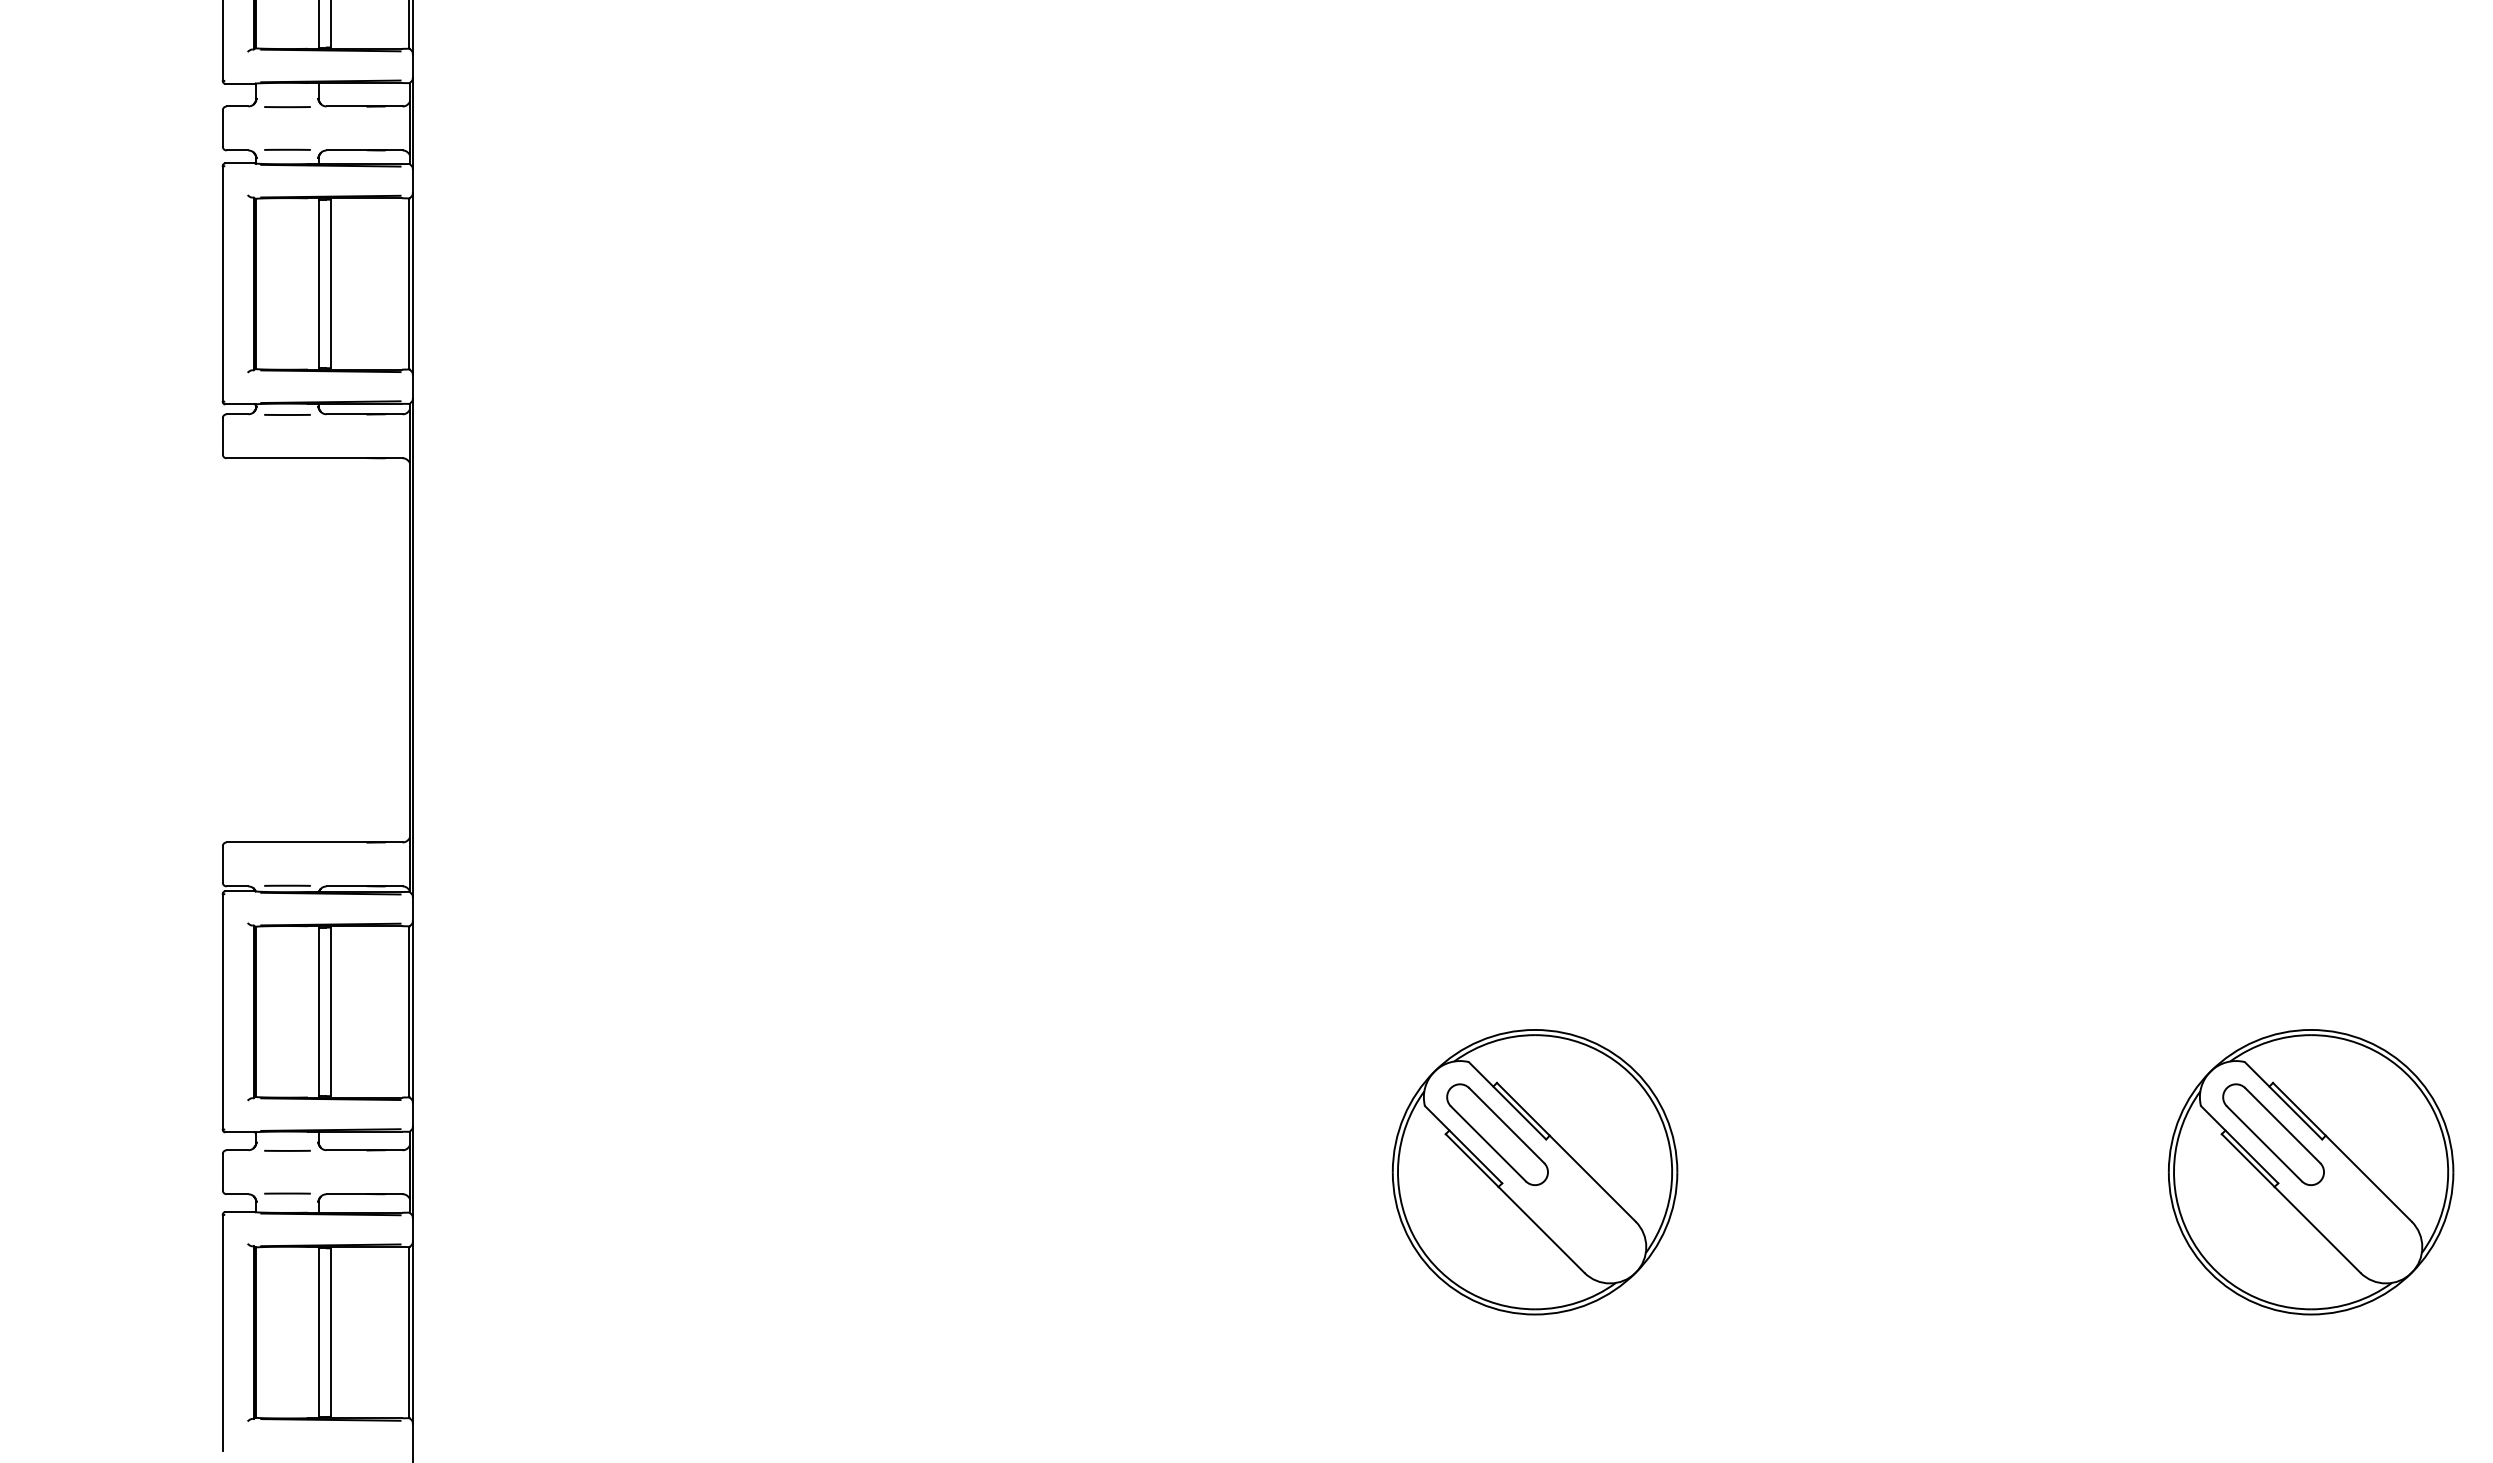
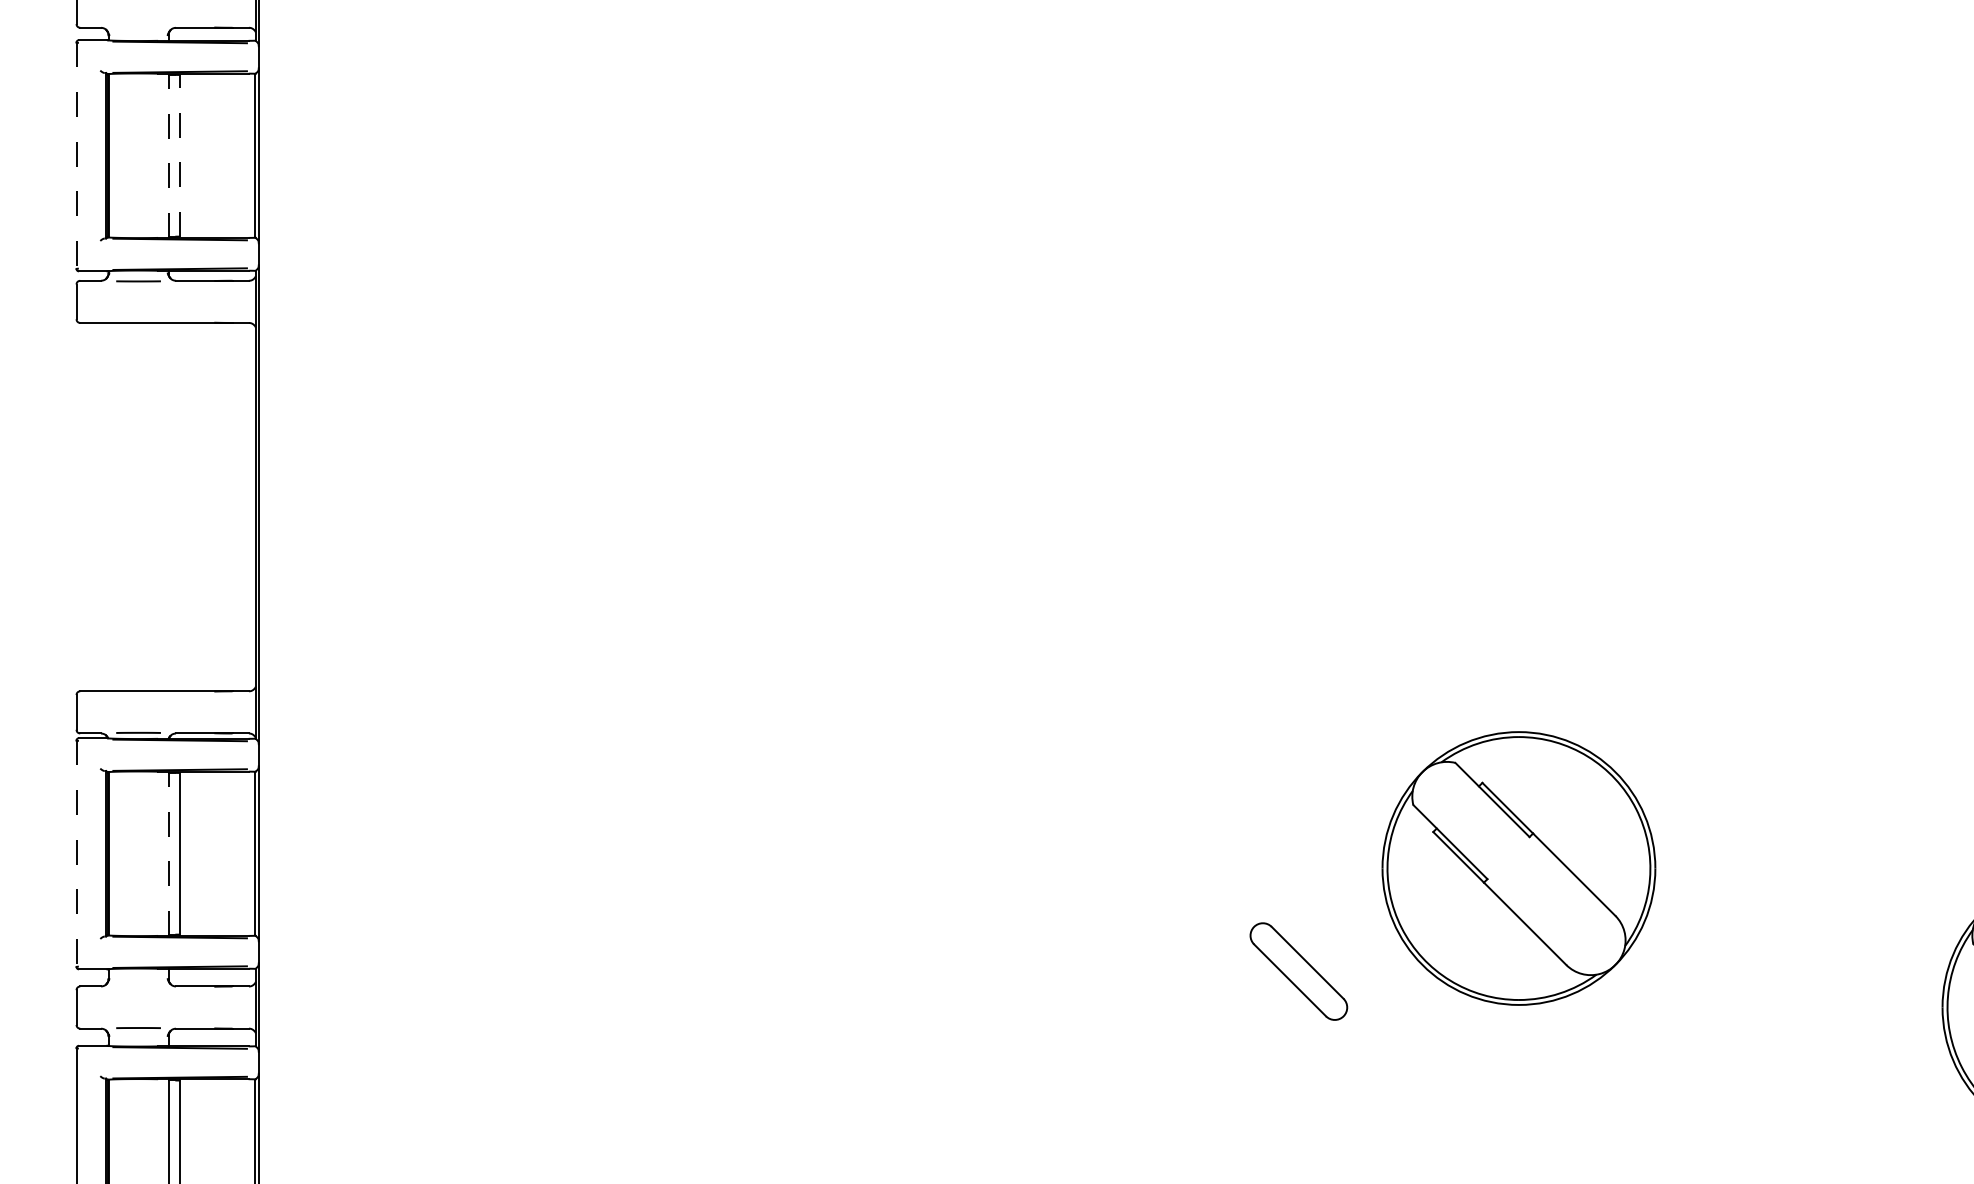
line: (287, 149) -> (138, 26), removed
line: (222, 283) -> (76, 155), solid -> dashed
line: (318, 283) -> (168, 155), solid -> dashed
line: (331, 283) -> (180, 155), solid -> dashed
line: (222, 1011) -> (76, 853), solid -> dashed
line: (318, 1011) -> (168, 853), solid -> dashed
line: (287, 1150) -> (138, 986), removed
part: (1534, 1172) -> (1518, 868), moved

